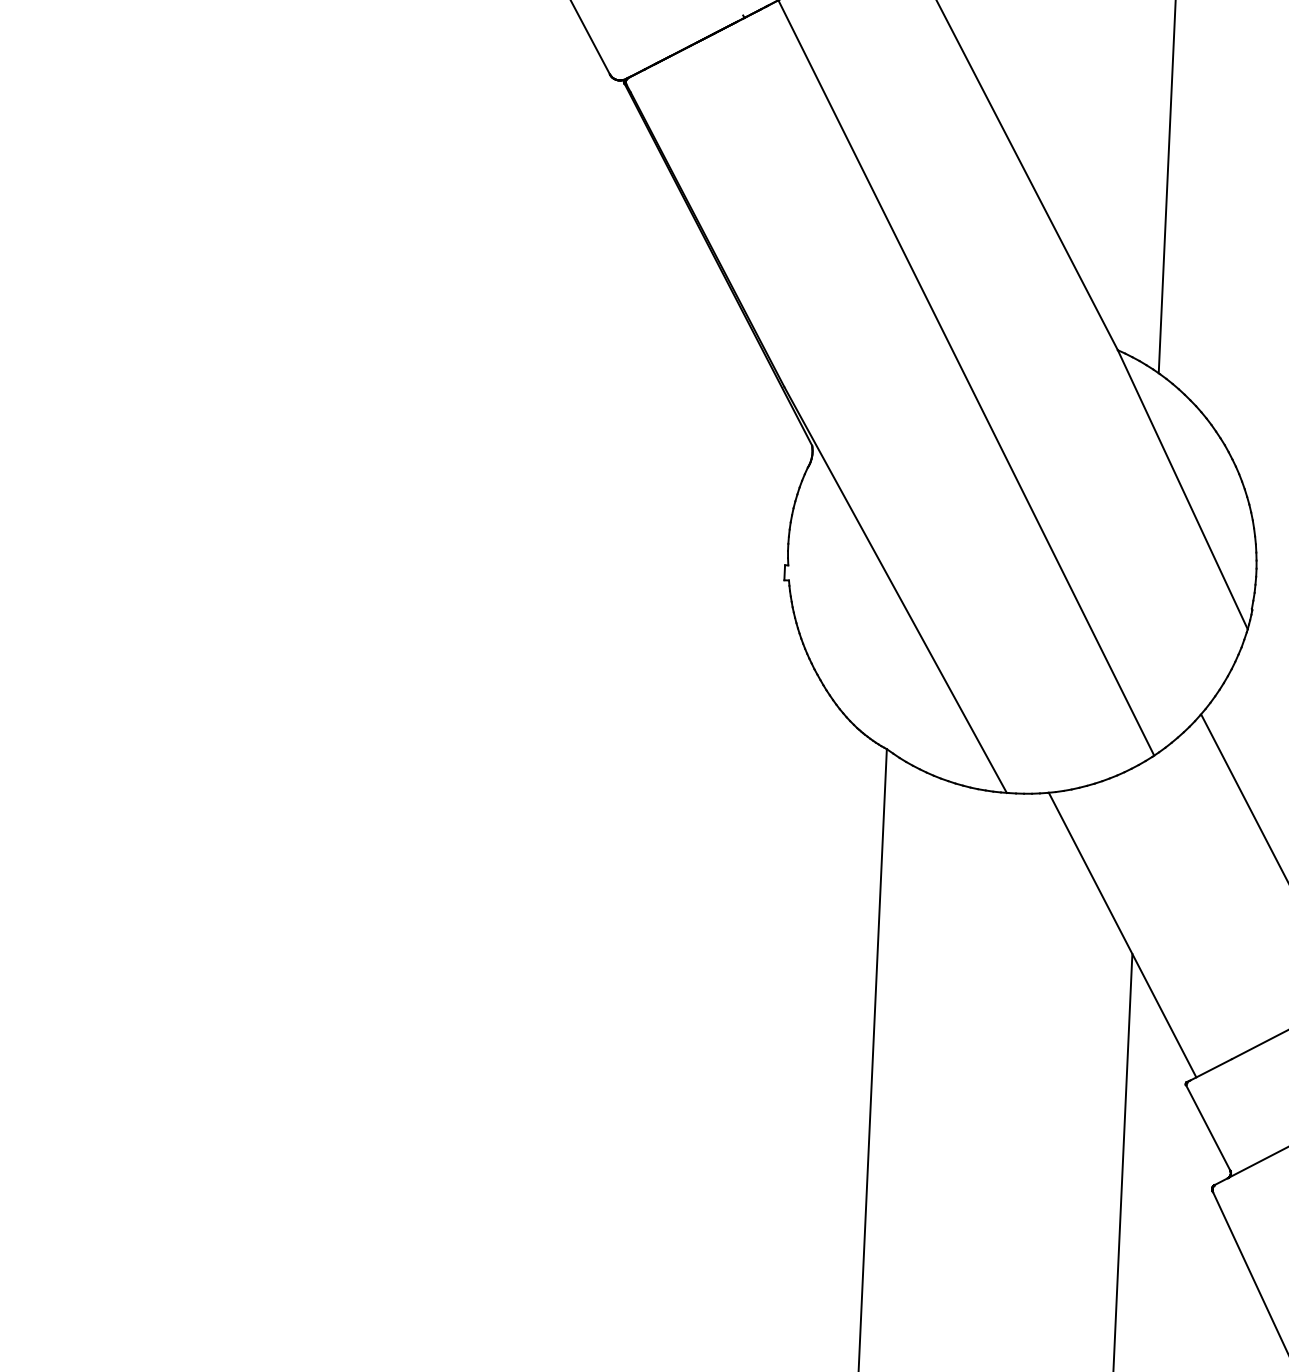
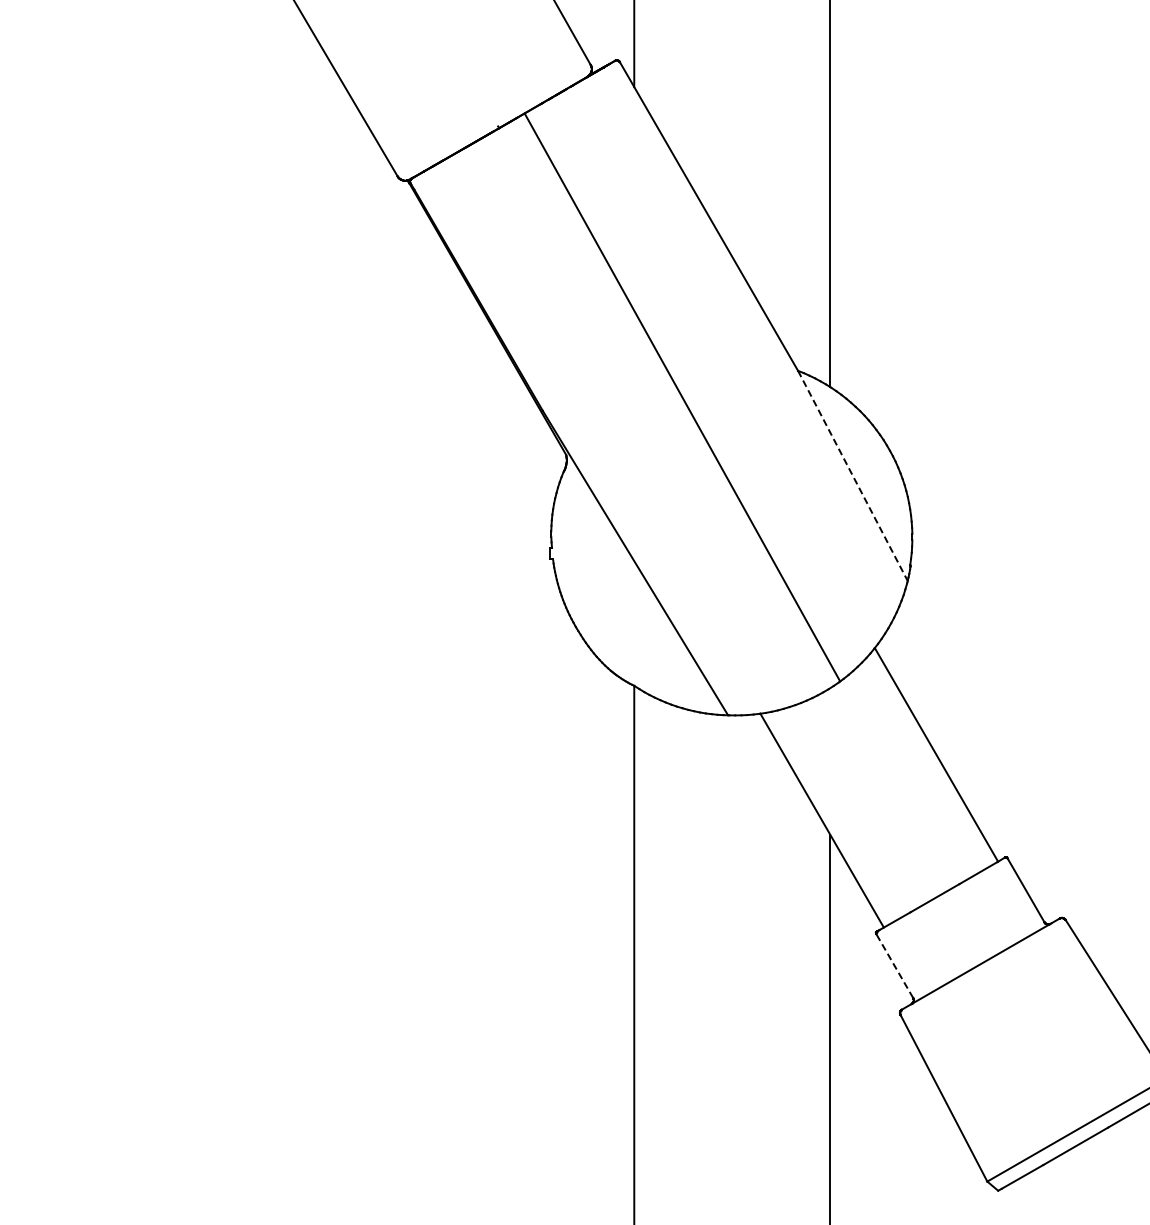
line: (1182, 489) -> (852, 475), solid -> dashed
line: (1207, 1127) -> (894, 965), solid -> dashed

